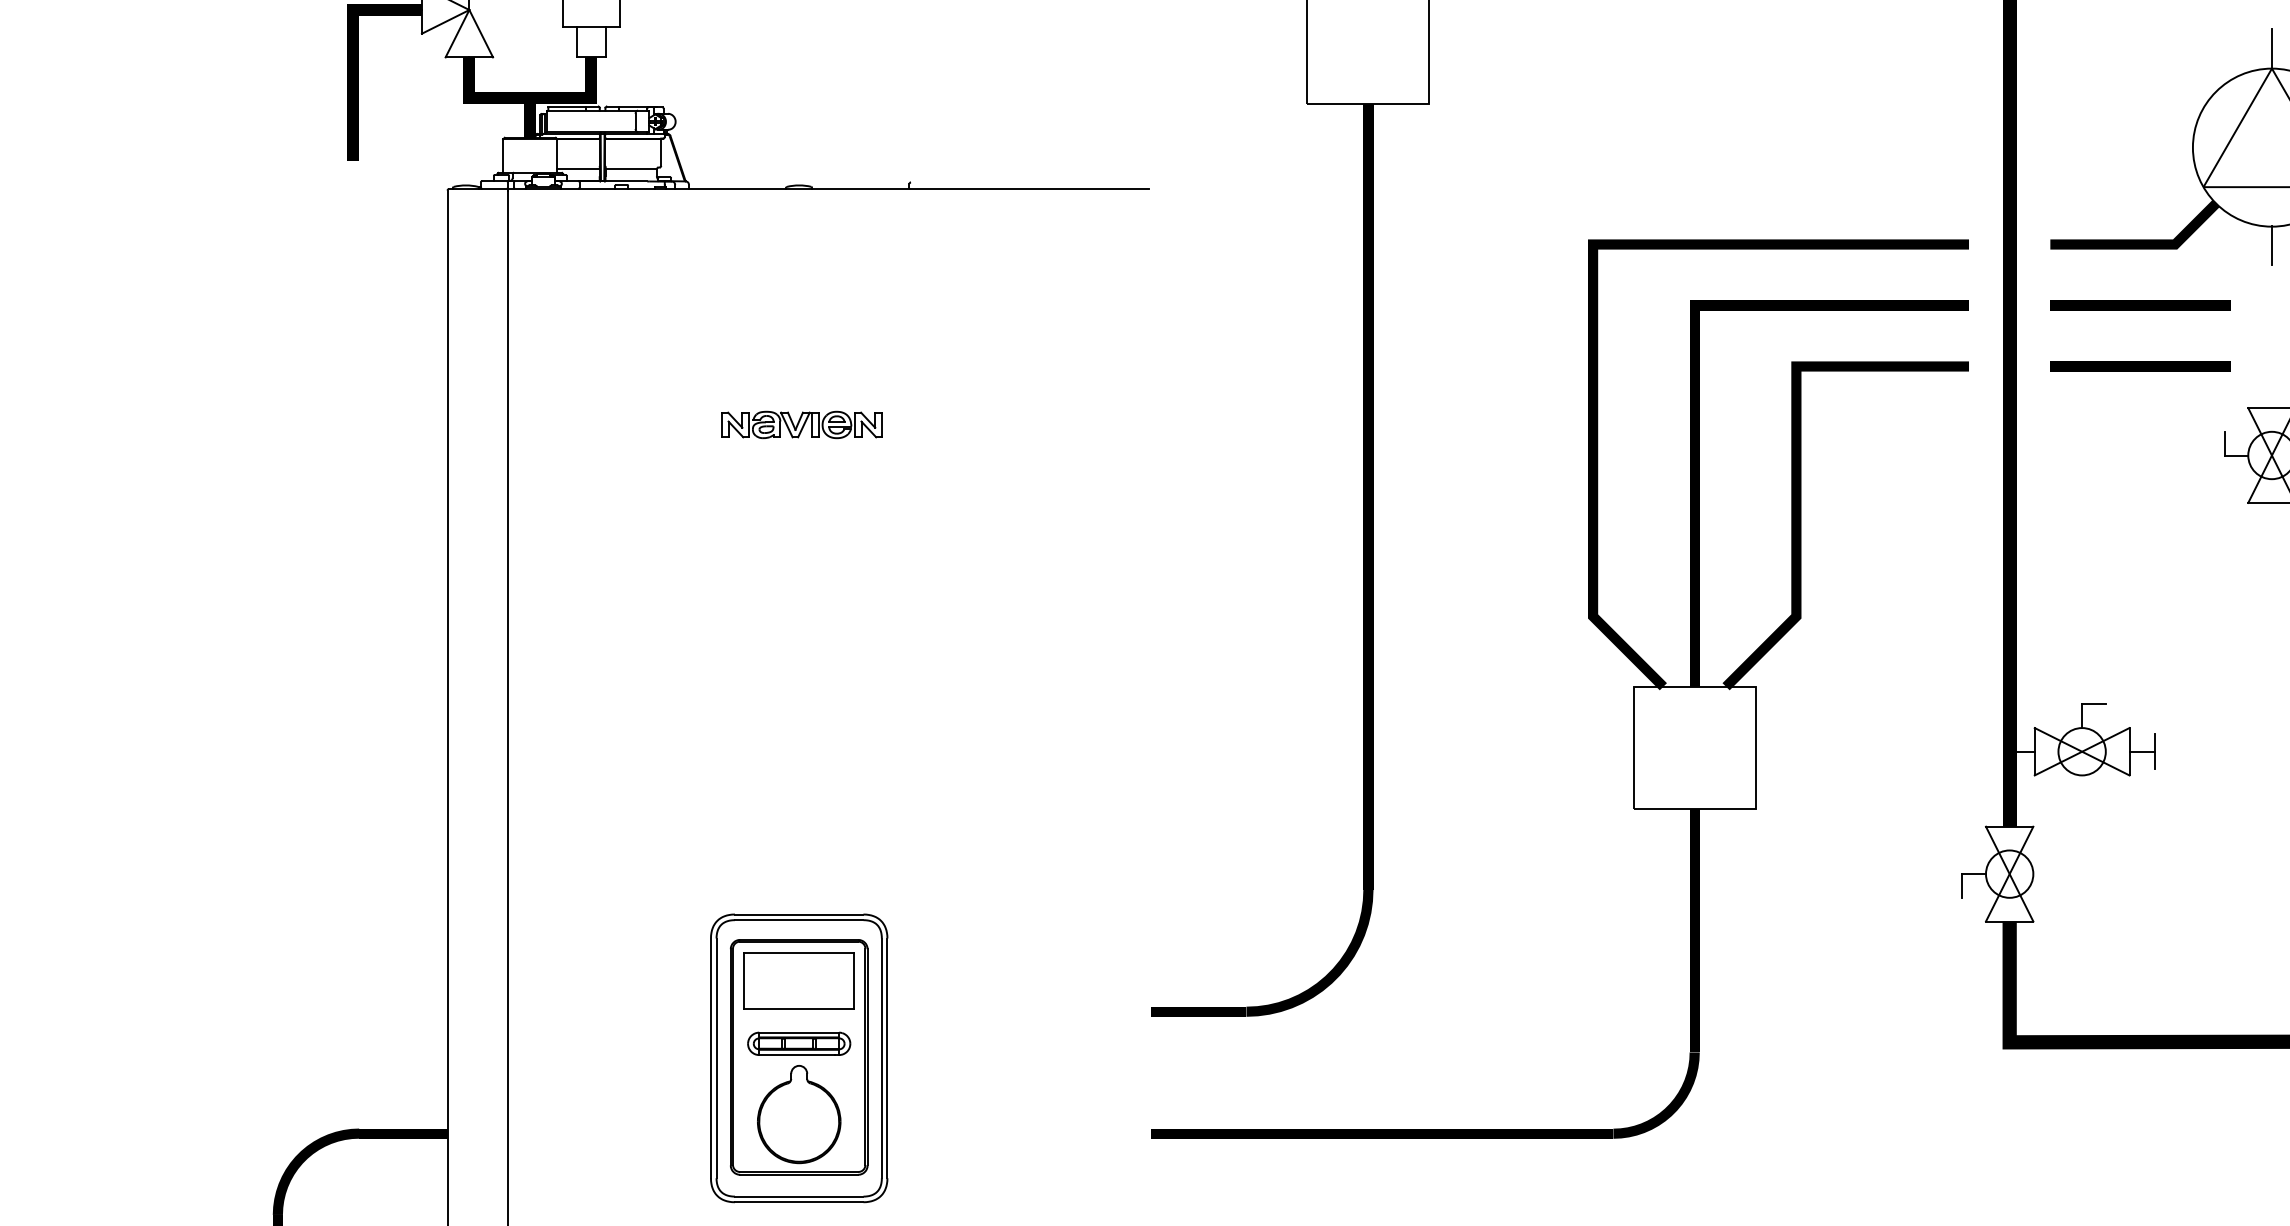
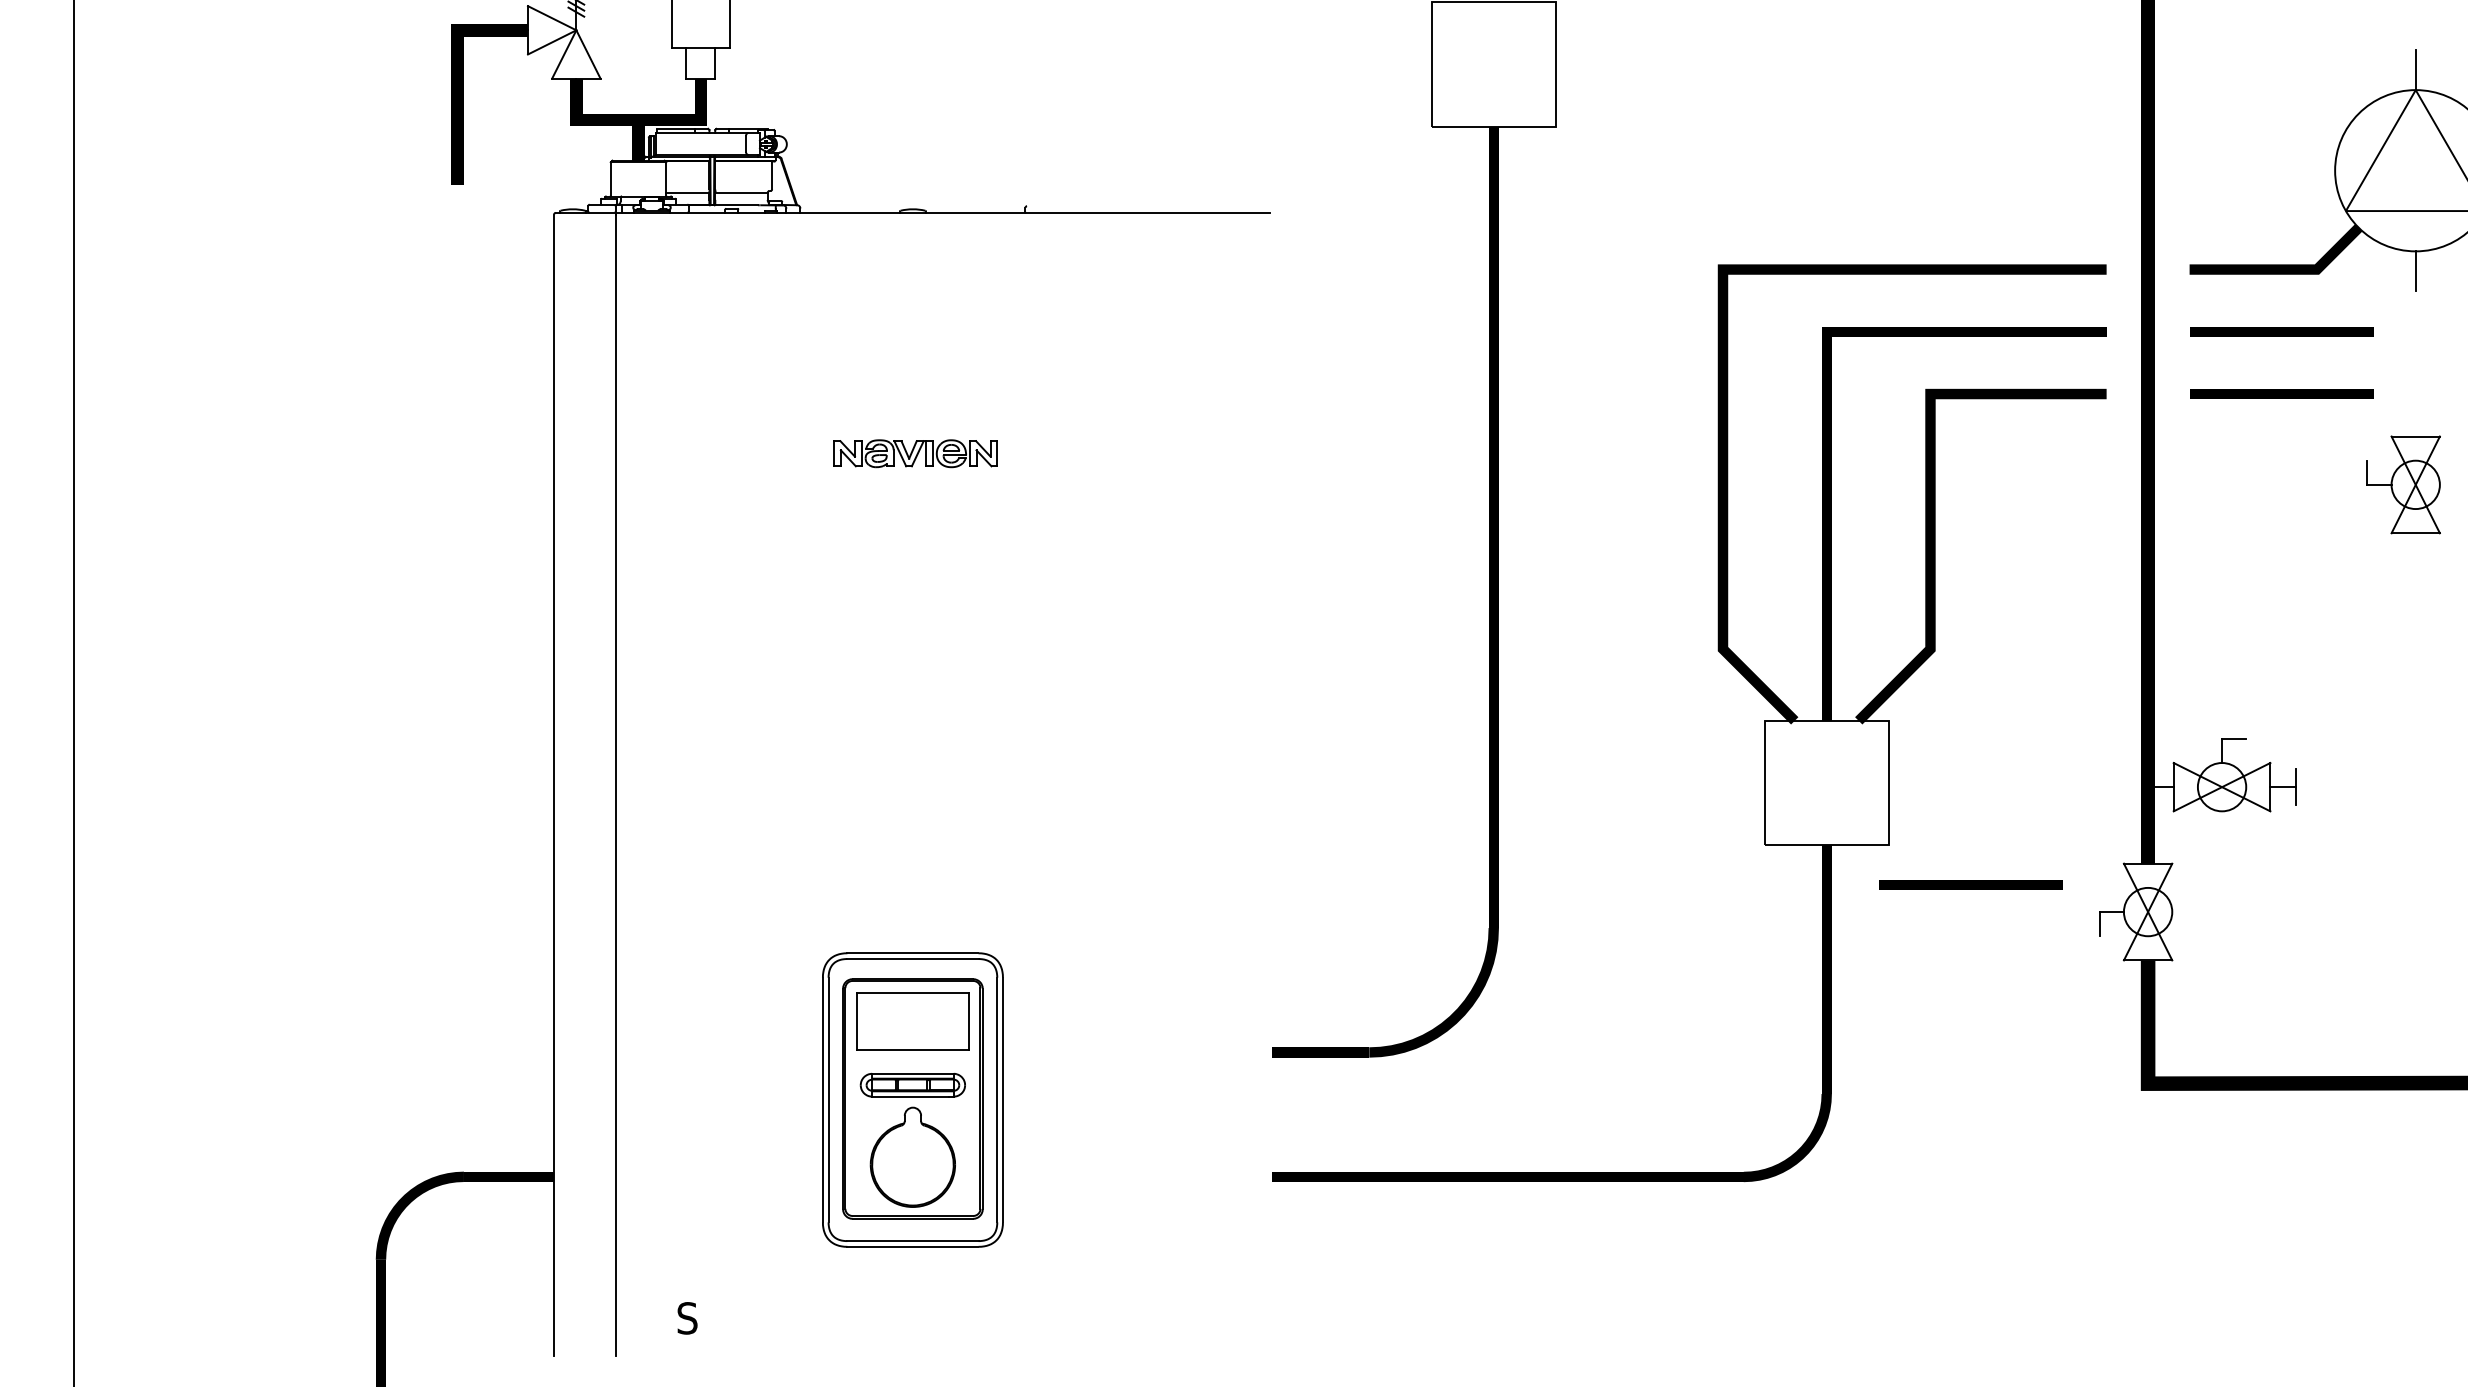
line: (1835, 847) -> (1970, 884), added

